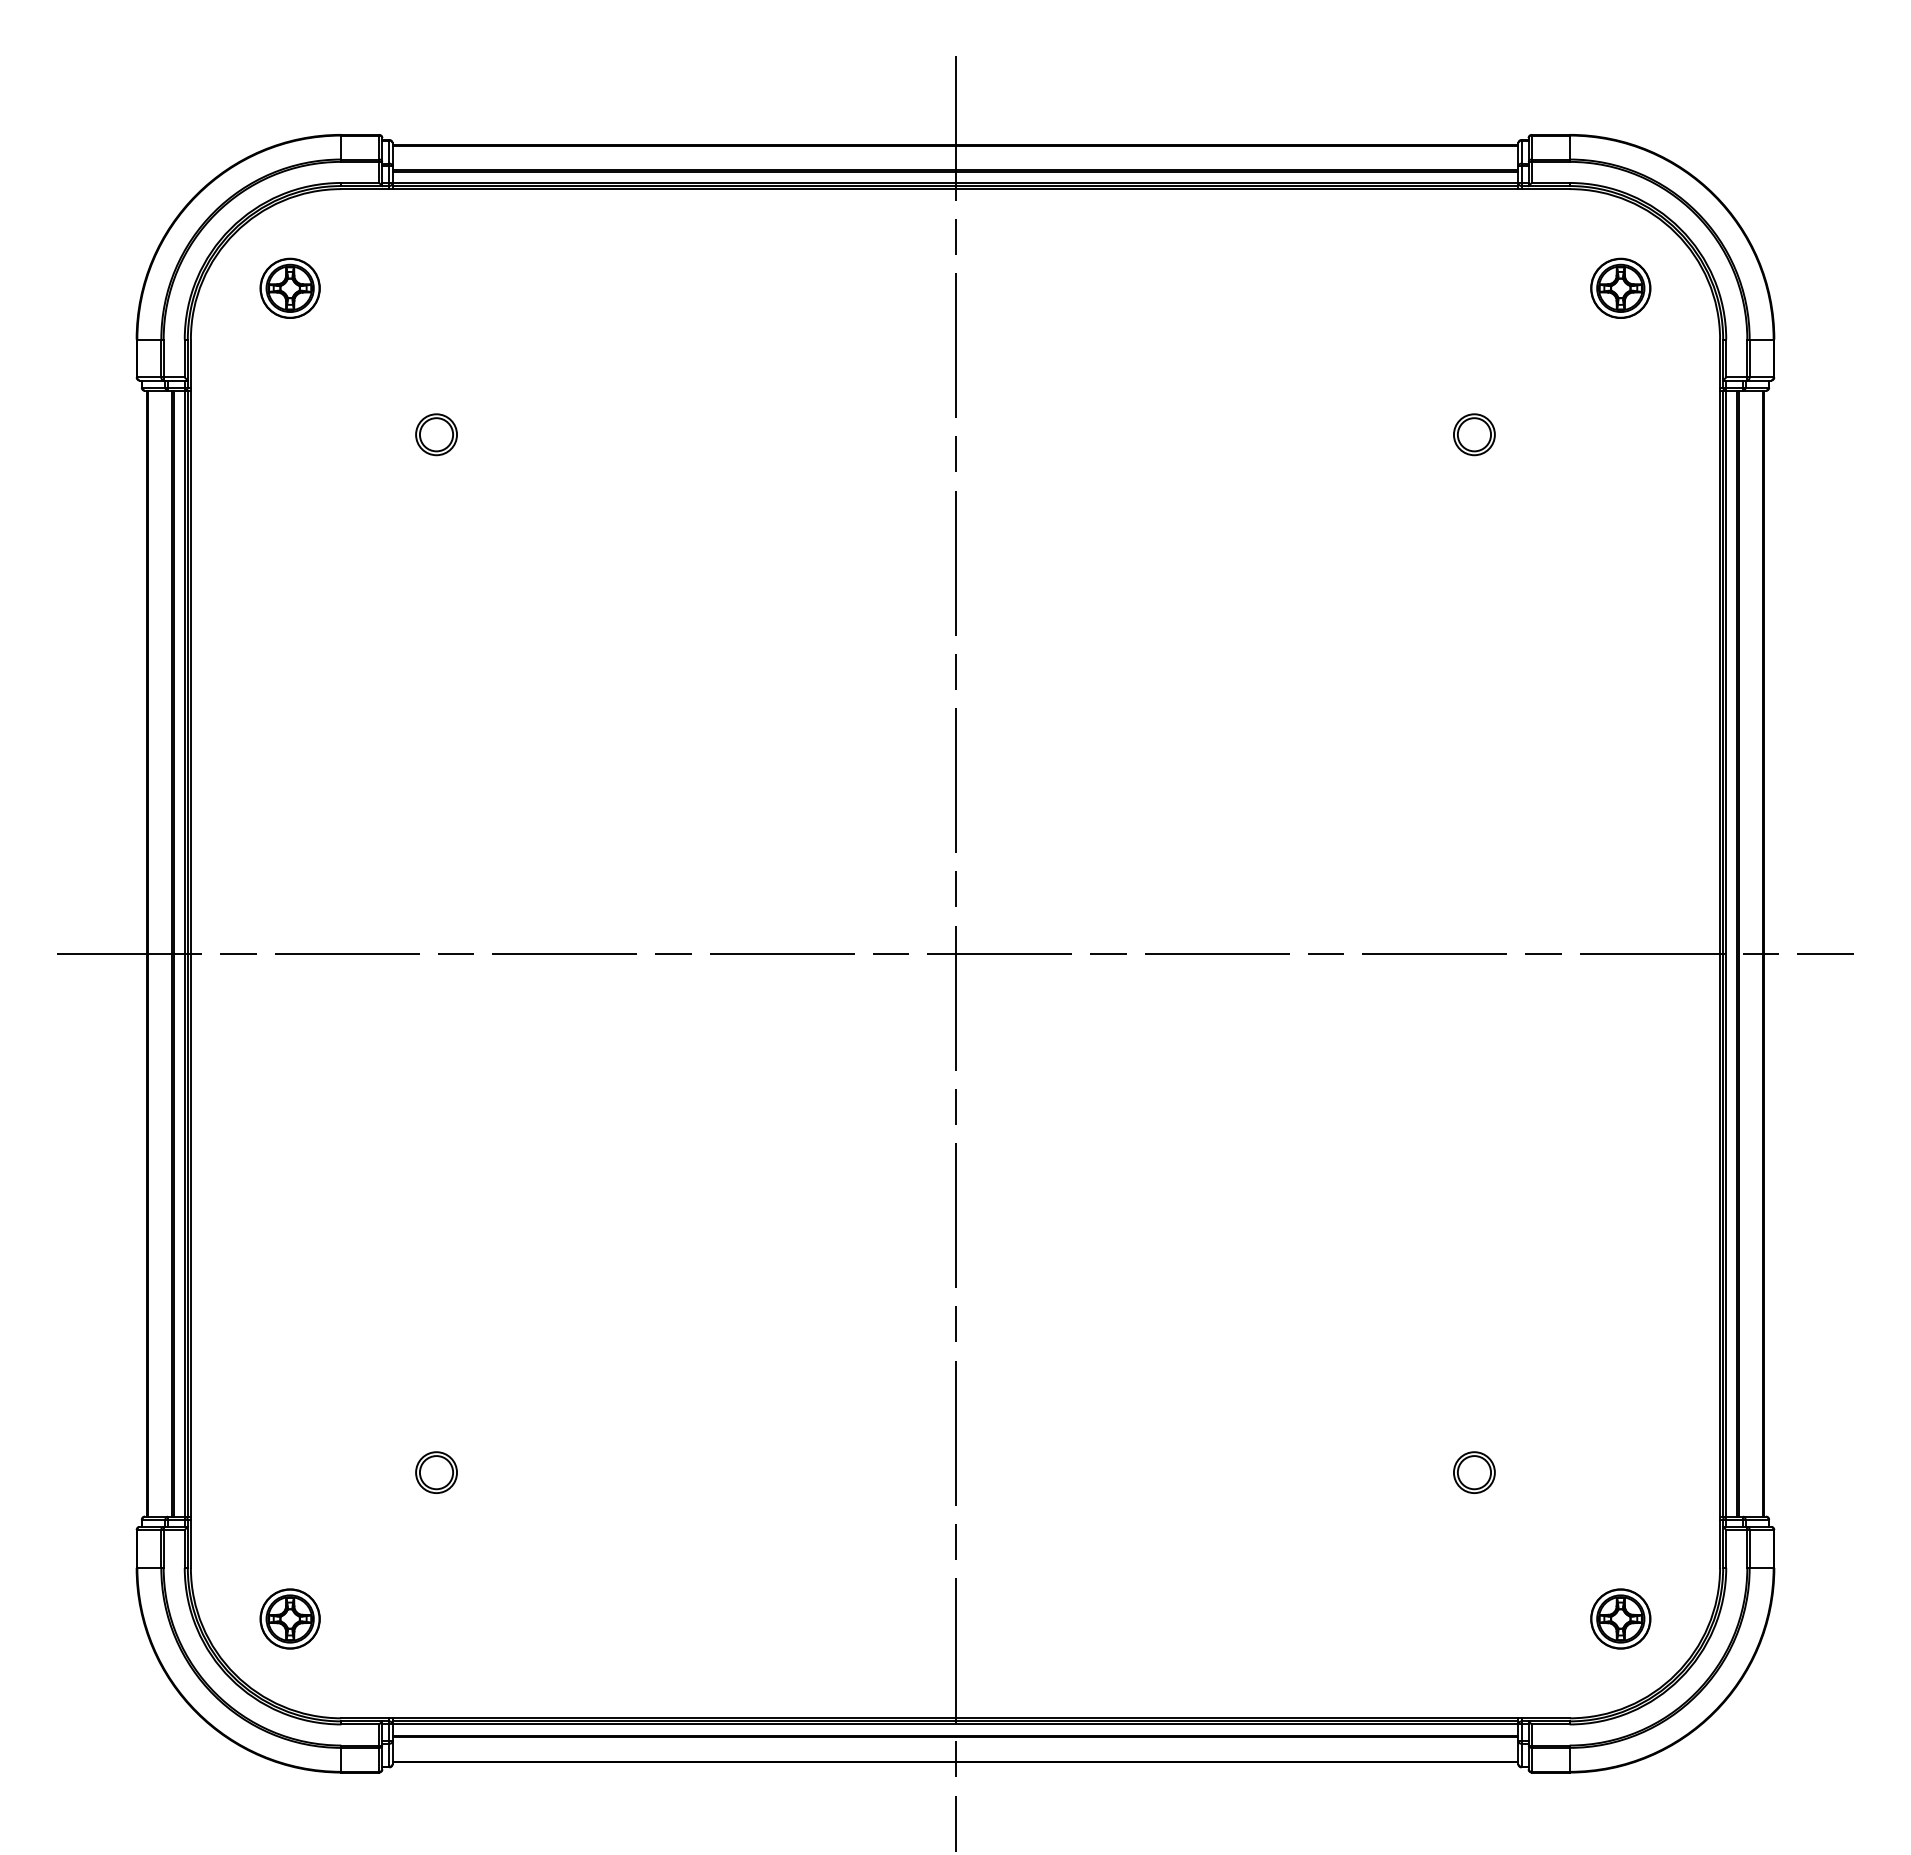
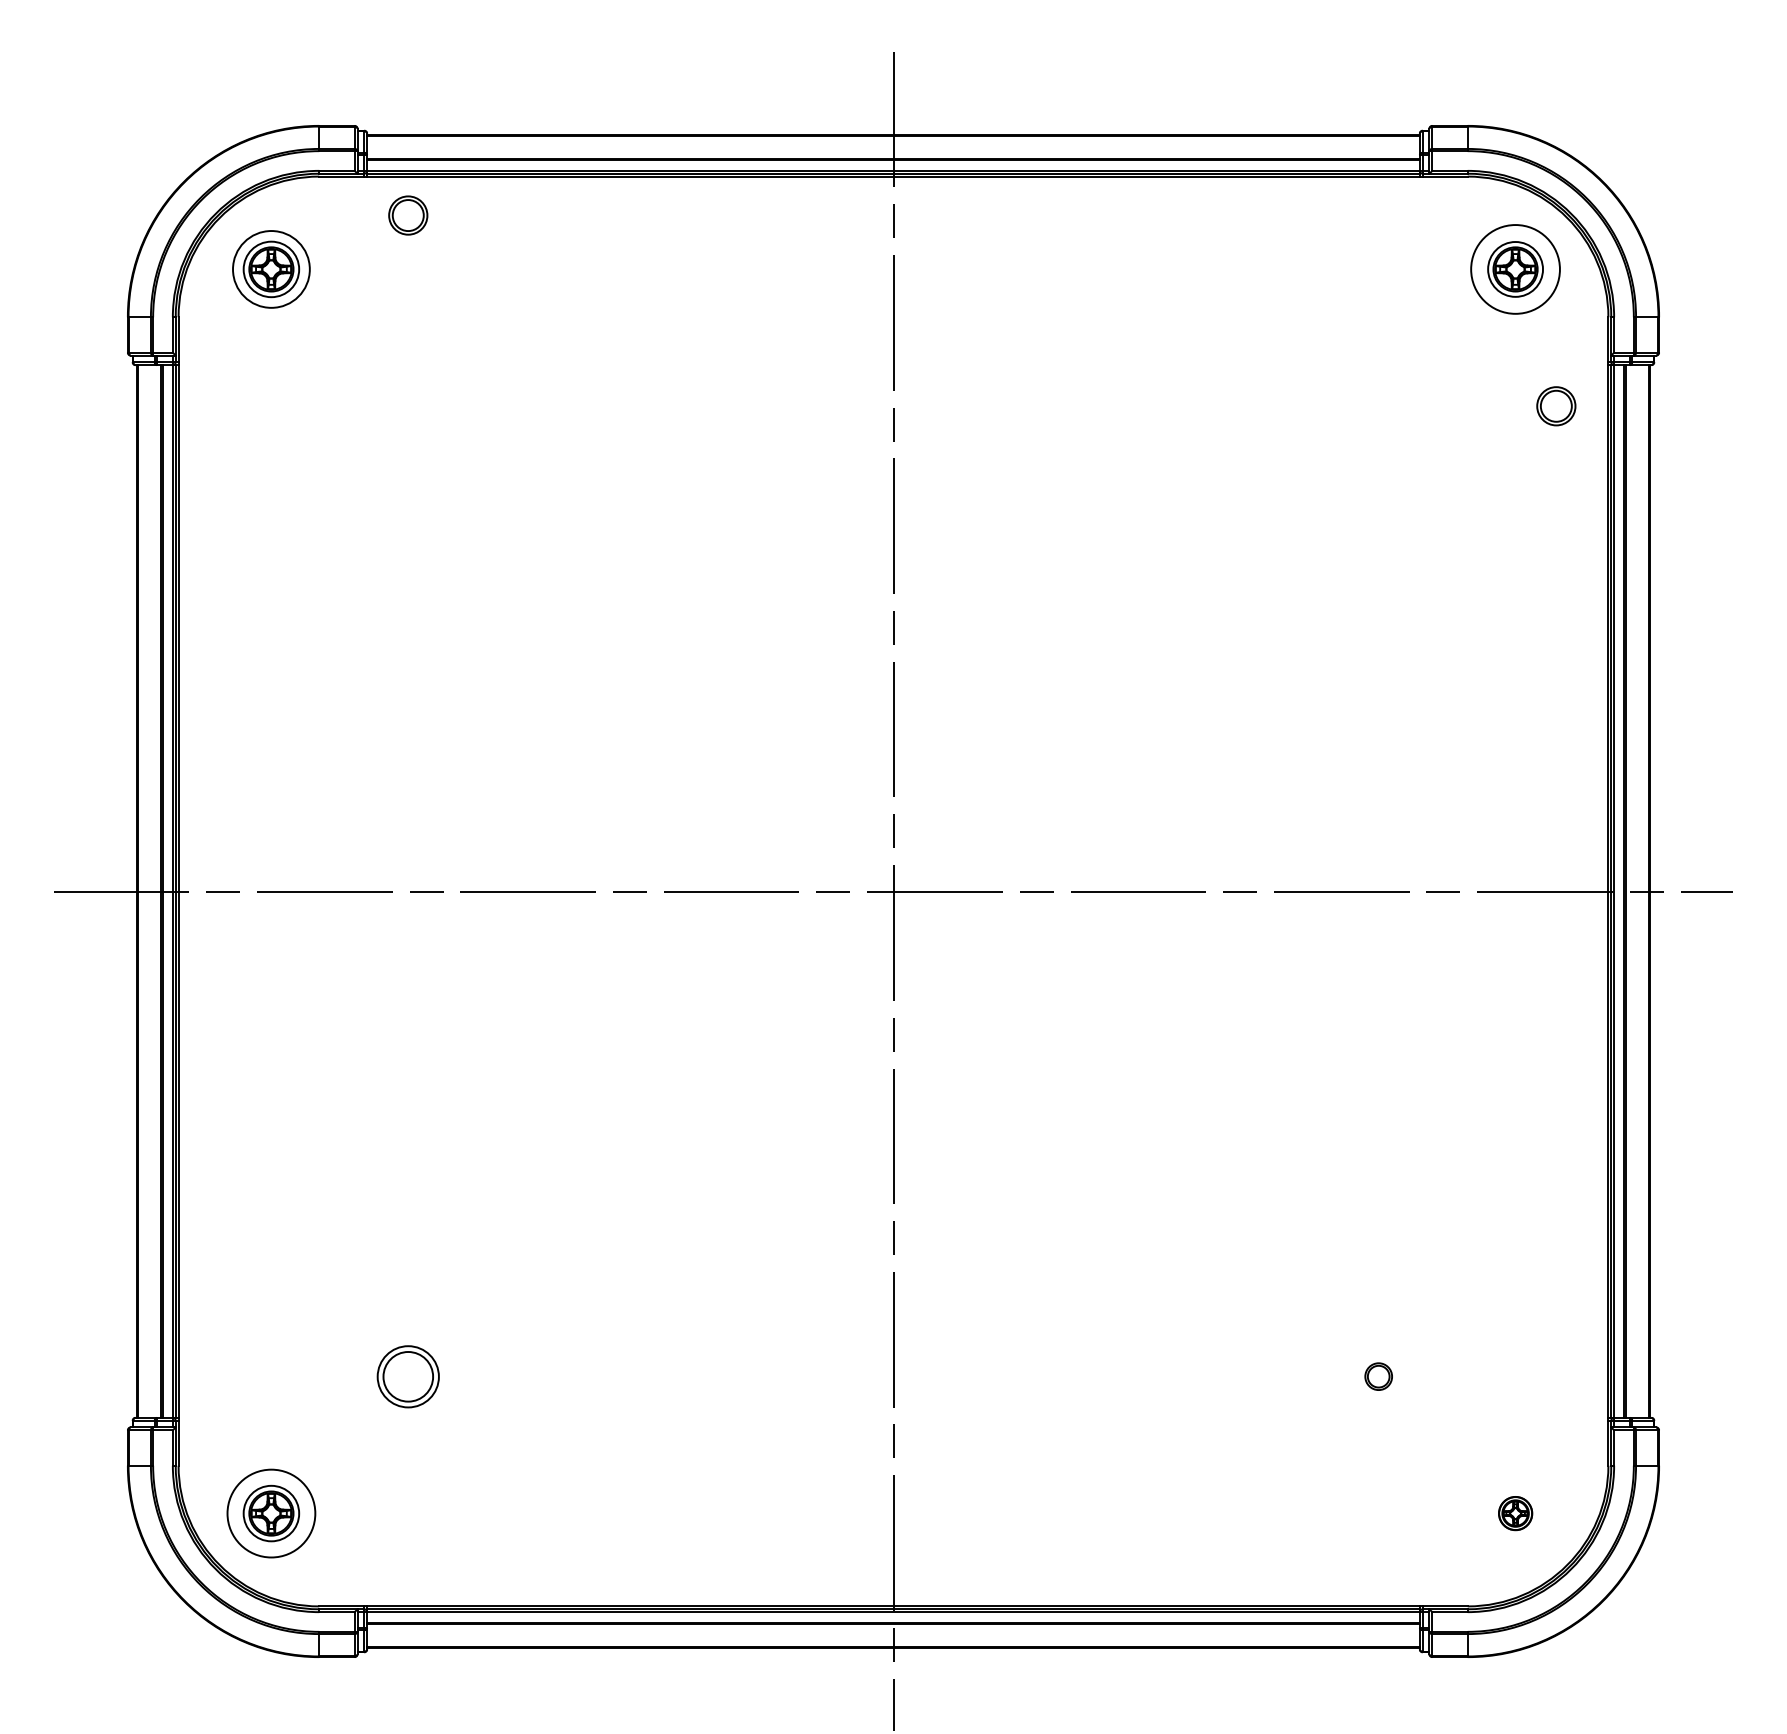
circle: (289, 288) -> (270, 269), size x1.4
circle: (1620, 288) -> (1515, 269), size x1.6
part: (436, 434) -> (408, 215), moved
part: (1474, 434) -> (1556, 406), moved
part: (436, 1472) -> (408, 1376), size x1.6
part: (1474, 1472) -> (1378, 1376), size x0.7
circle: (289, 1618) -> (270, 1513), size x1.6
part: (1620, 1618) -> (1515, 1513), size x0.6

